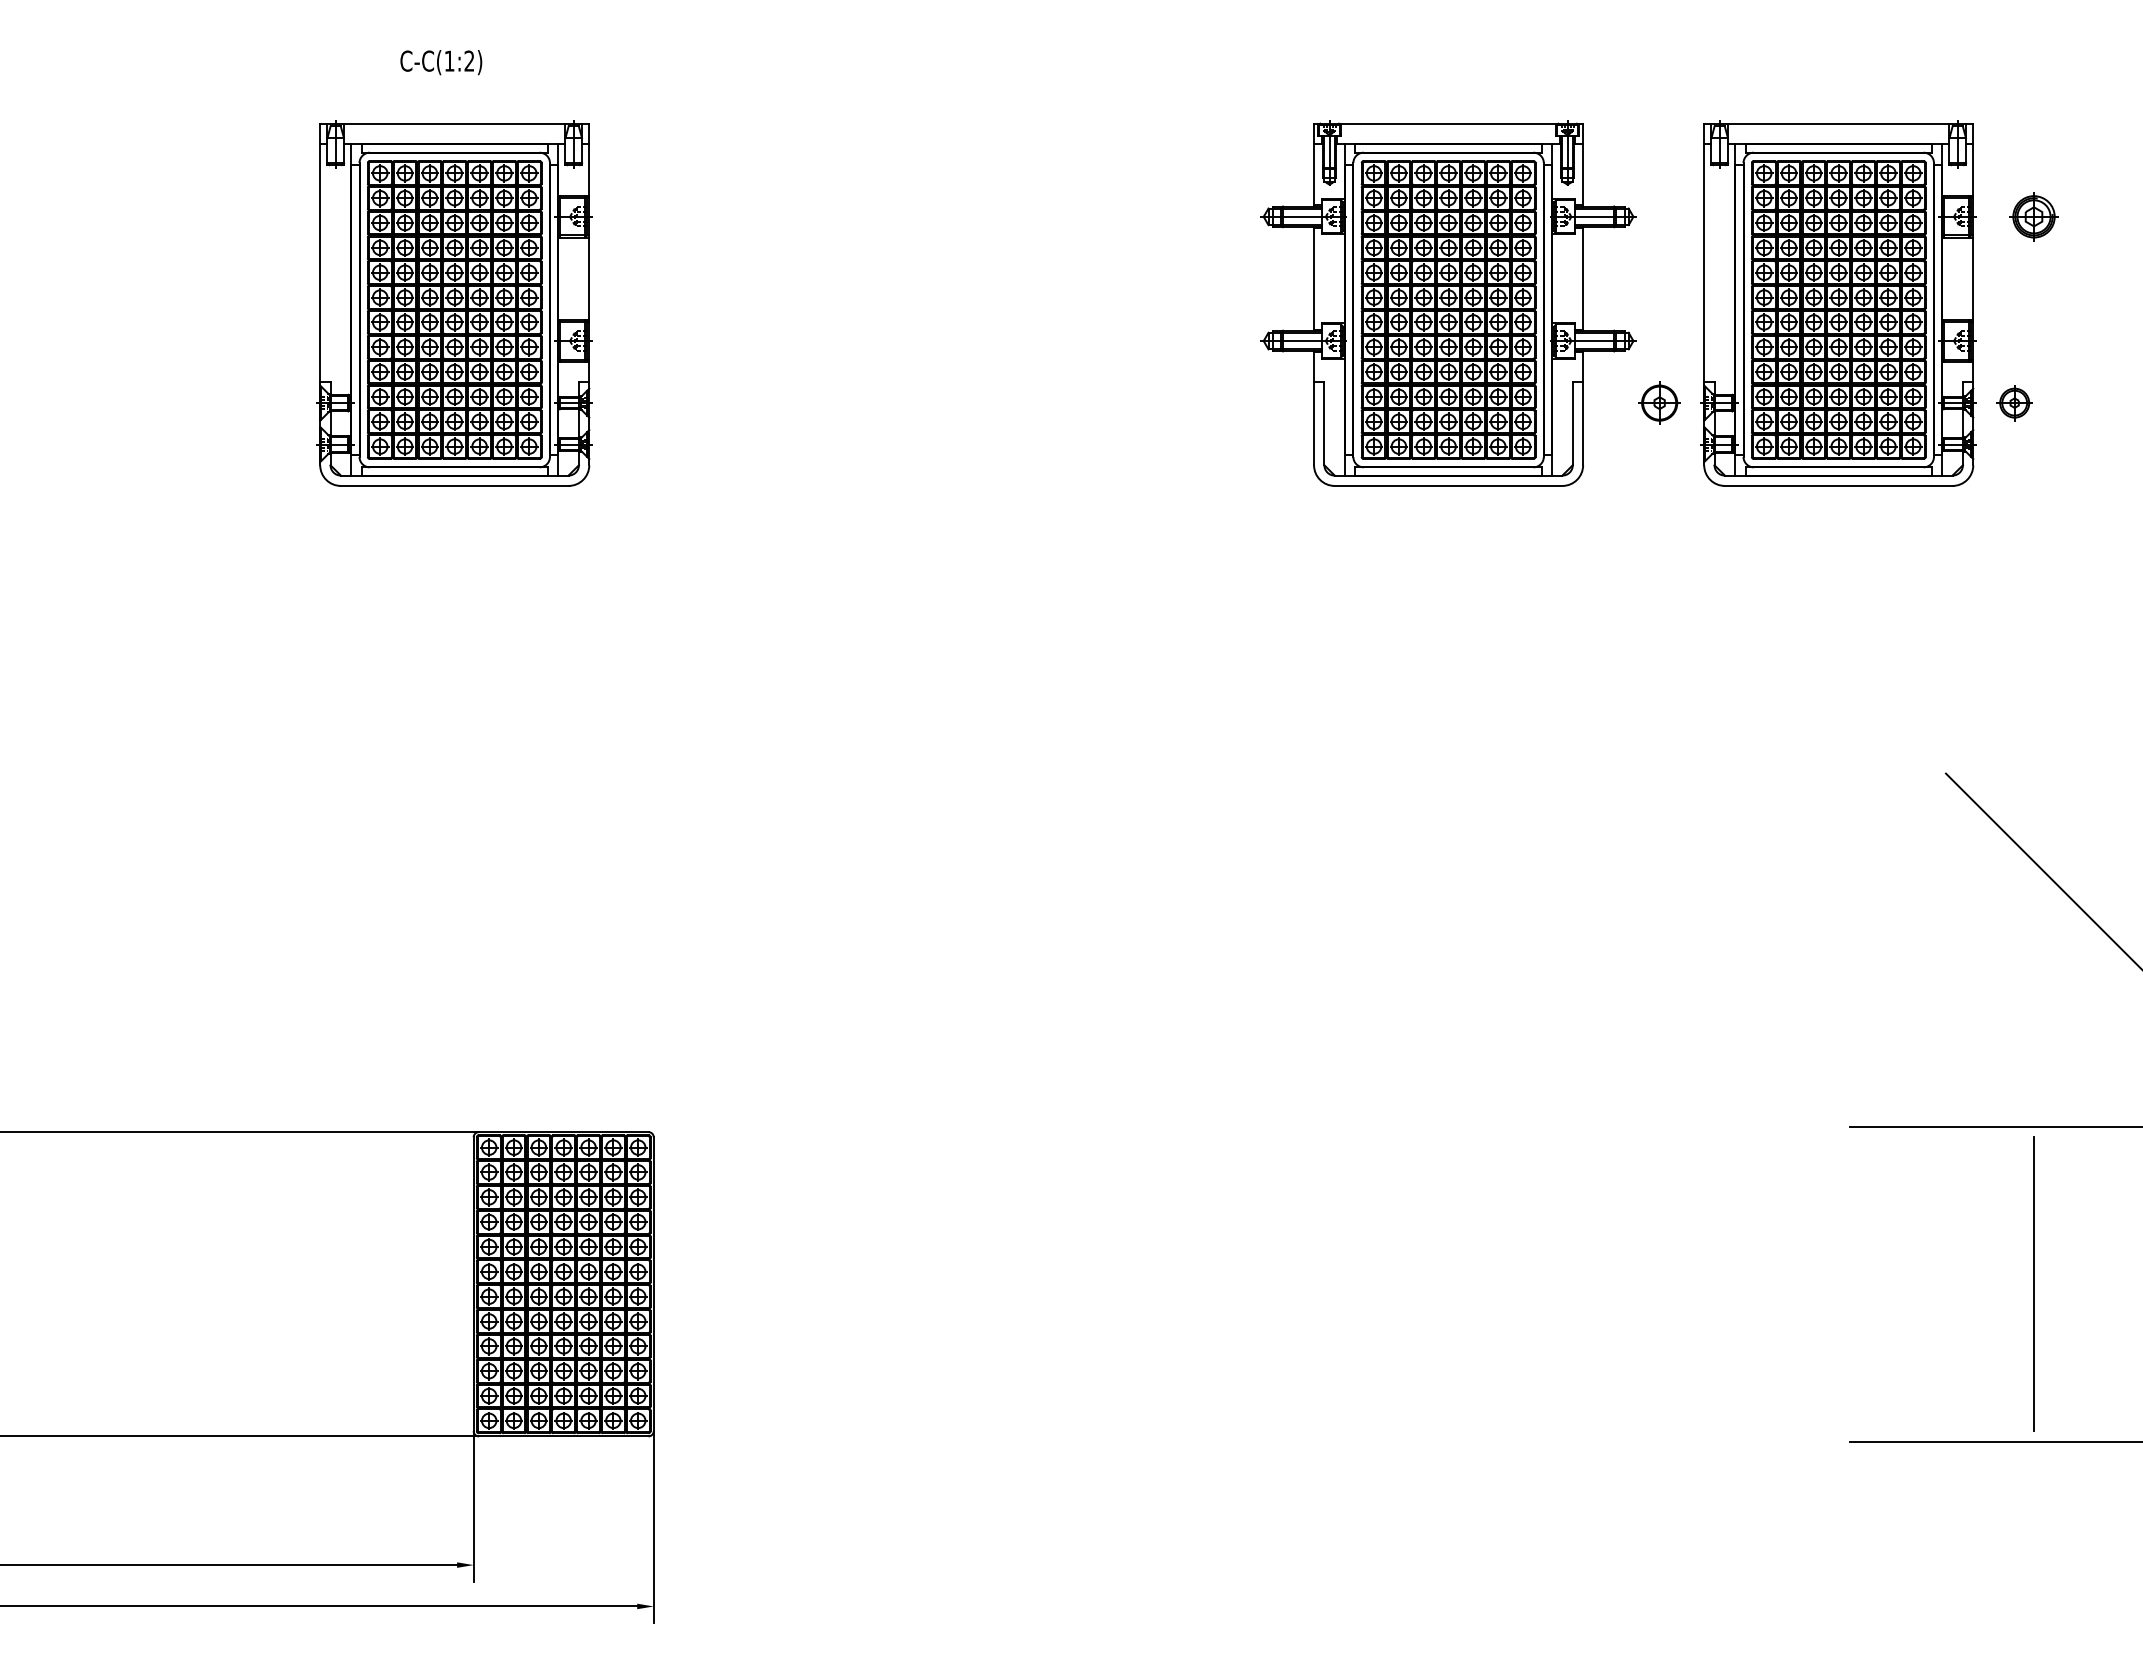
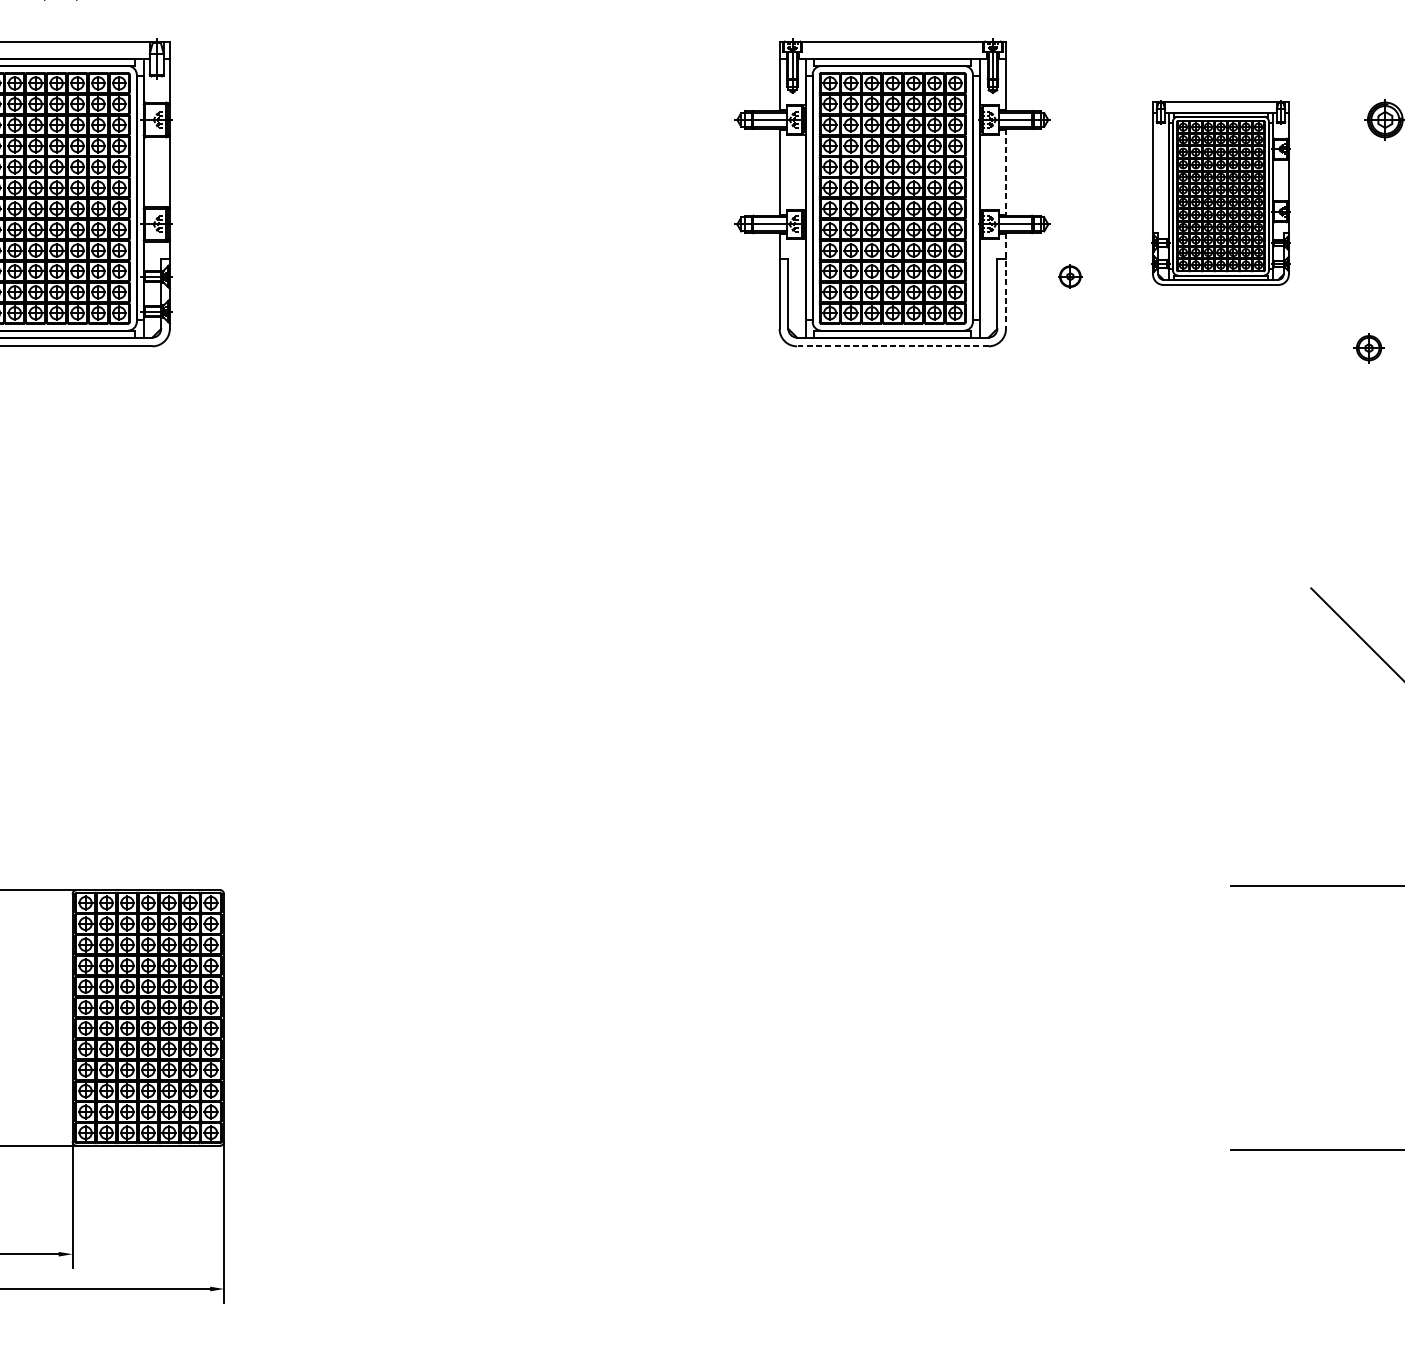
line: (1583, 278) -> (1006, 171), solid -> dashed
part: (1838, 303) -> (1220, 192), size x0.6
part: (1659, 402) -> (1070, 276), size x0.7
part: (2014, 403) -> (1368, 348), moved
line: (1583, 408) -> (1006, 281), solid -> dashed
line: (1448, 485) -> (892, 345), solid -> dashed
line: (2034, 1284) -> (1385, 1018), removed

